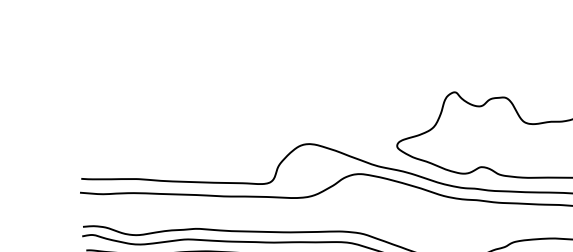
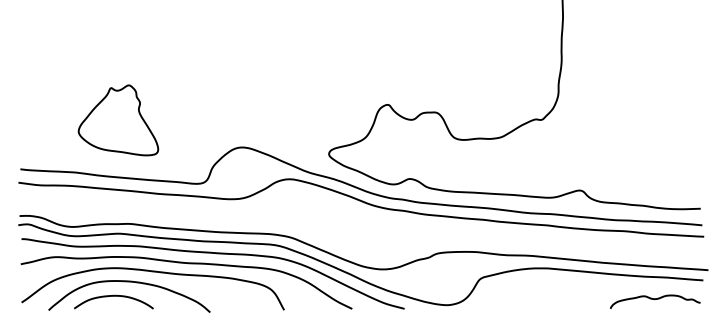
part: (179, 123) -> (118, 120), added

